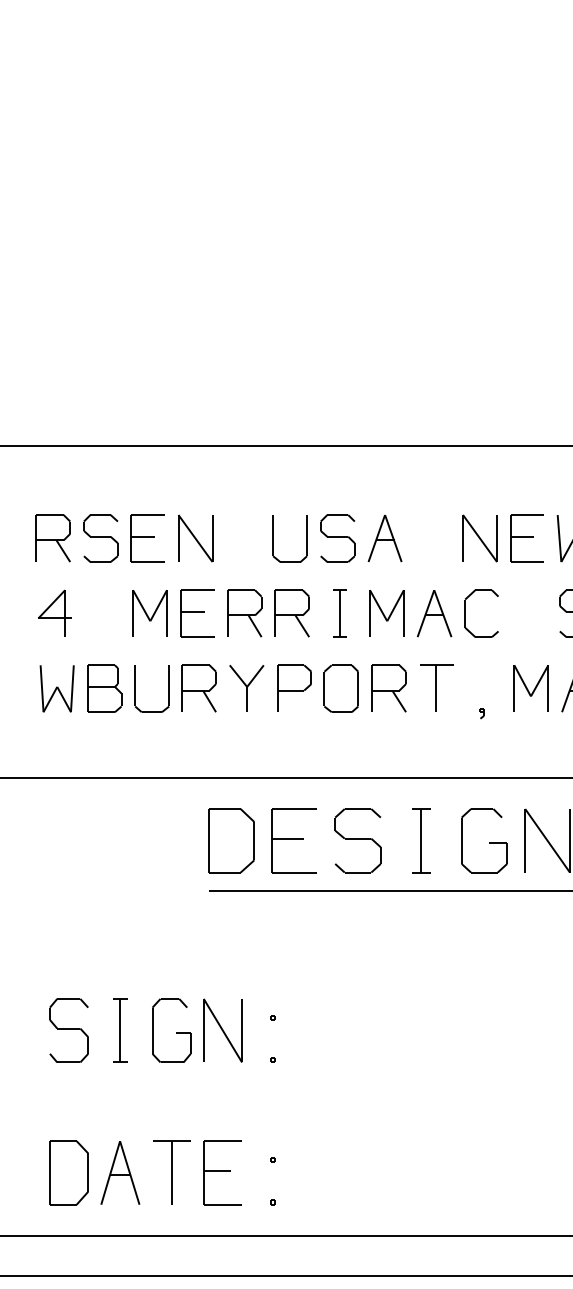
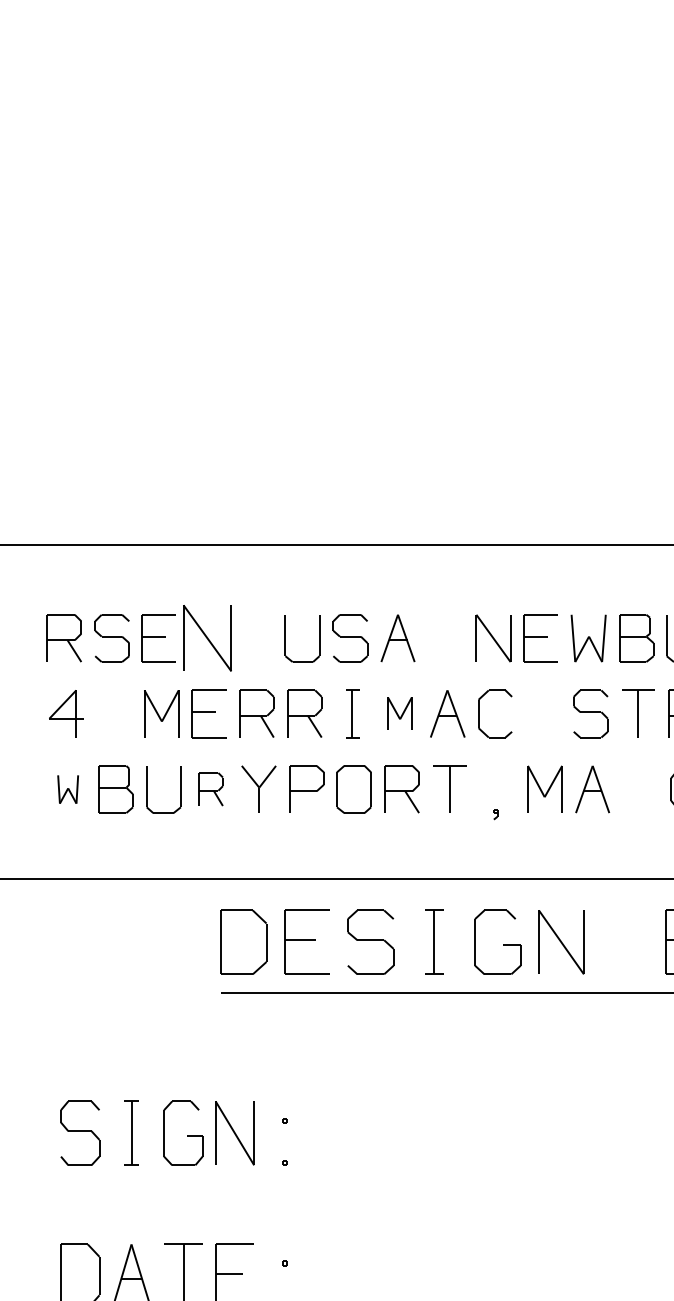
part: (194, 538) -> (206, 638), size x1.4
part: (386, 613) -> (399, 713), size x0.7
part: (56, 688) -> (67, 789), size x0.6
part: (198, 688) -> (210, 789), size x0.7

